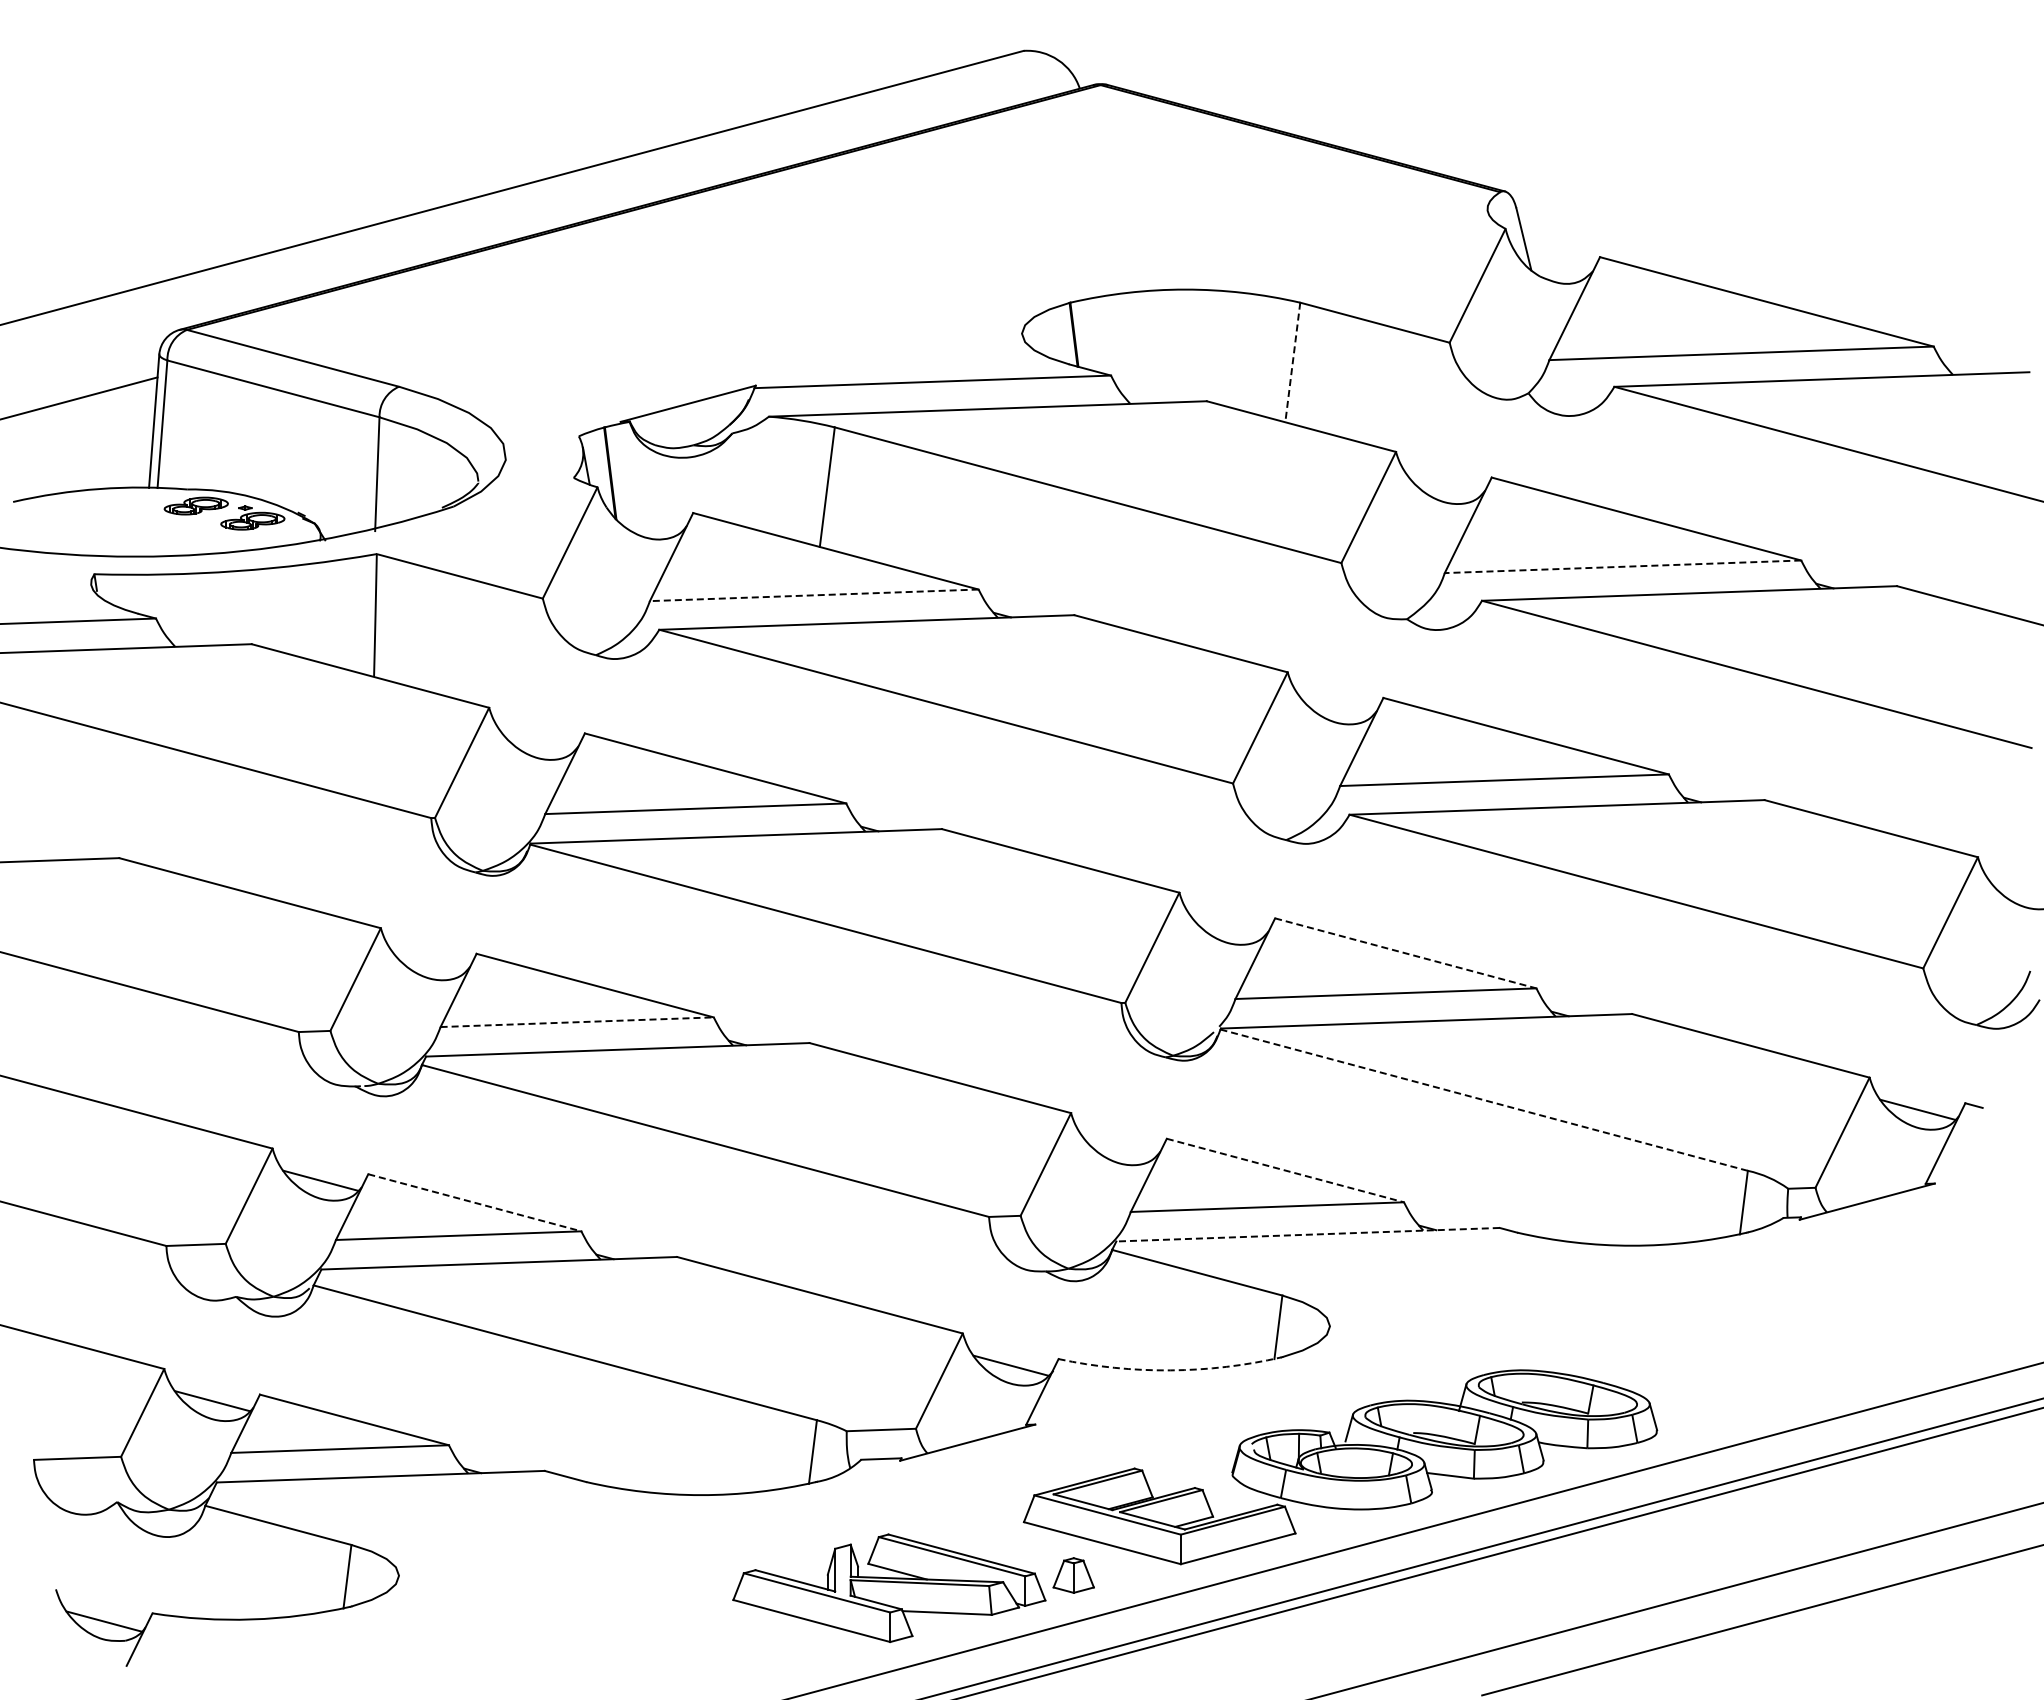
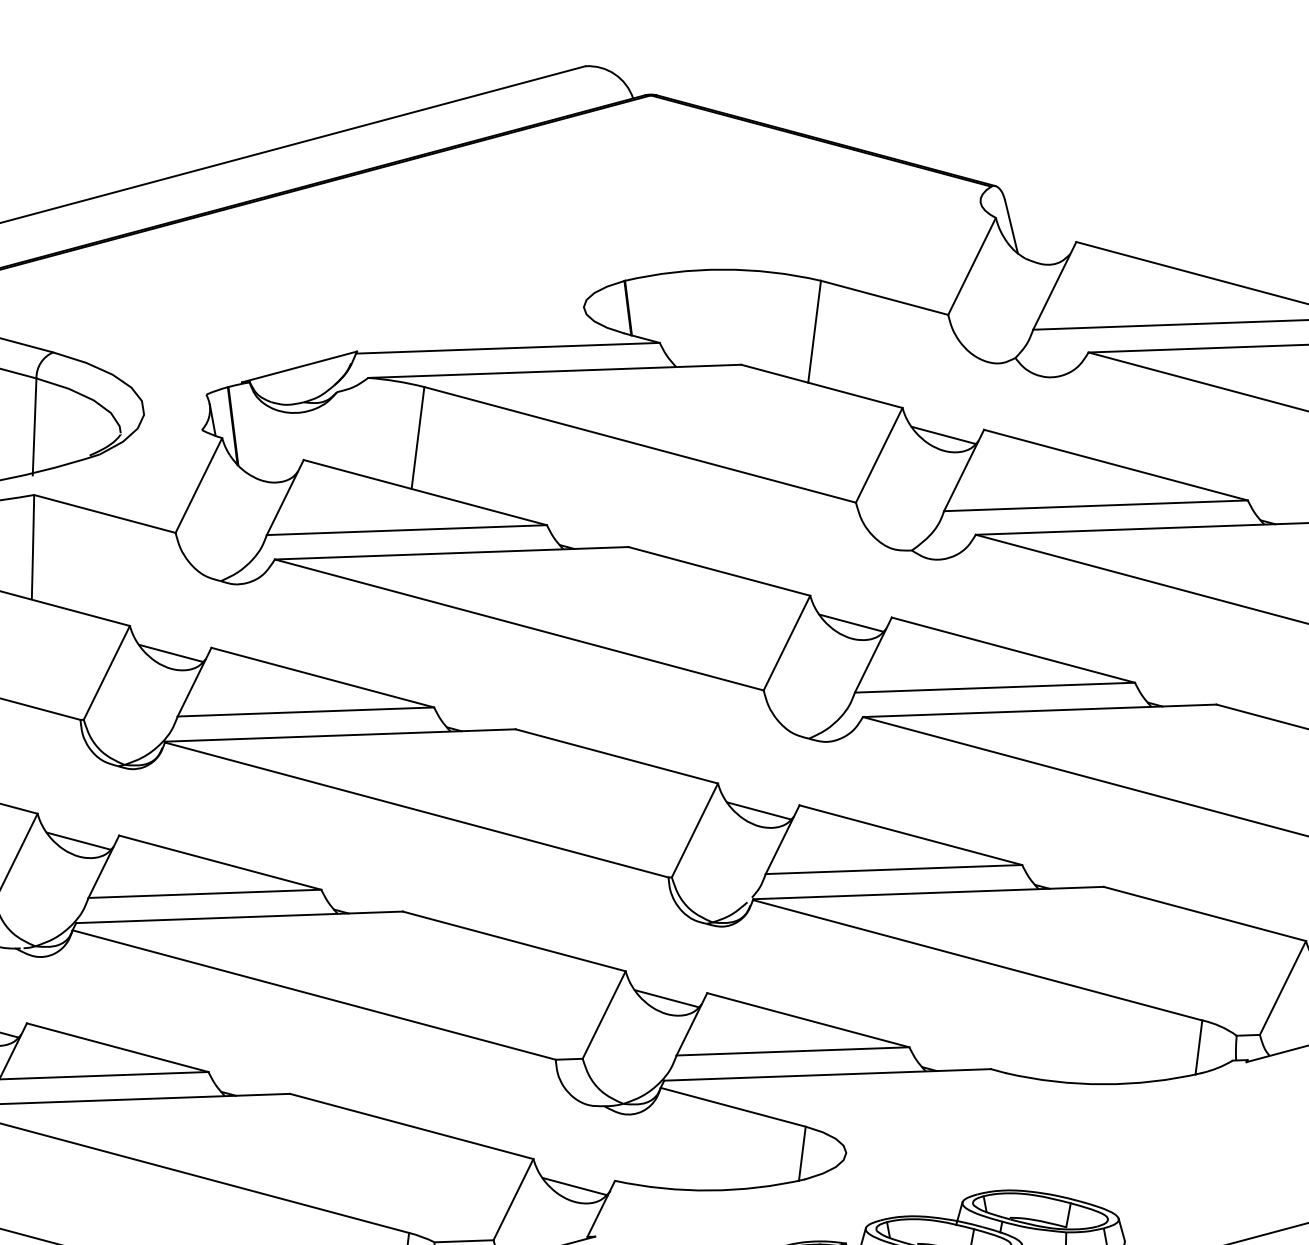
line: (1292, 362) -> (814, 331), dashed -> solid
line: (1443, 484) -> (942, 435), added
line: (1622, 566) -> (1095, 505), dashed -> solid
line: (813, 595) -> (406, 530), dashed -> solid
line: (1335, 704) -> (850, 623), added
line: (536, 739) -> (170, 652), added
line: (1227, 924) -> (758, 810), added
line: (1406, 953) -> (911, 835), dashed -> solid
line: (428, 960) -> (78, 841), added
line: (577, 1022) -> (205, 894), dashed -> solid
line: (1484, 1100) -> (977, 960), dashed -> solid
line: (1118, 1145) -> (666, 998), added
line: (1285, 1170) -> (808, 1020), dashed -> solid
line: (475, 1202) -> (118, 1047), dashed -> solid
line: (1308, 1234) -> (827, 1074), dashed -> solid
arc: (1170, 1370) -> (710, 1190), dashed -> solid

